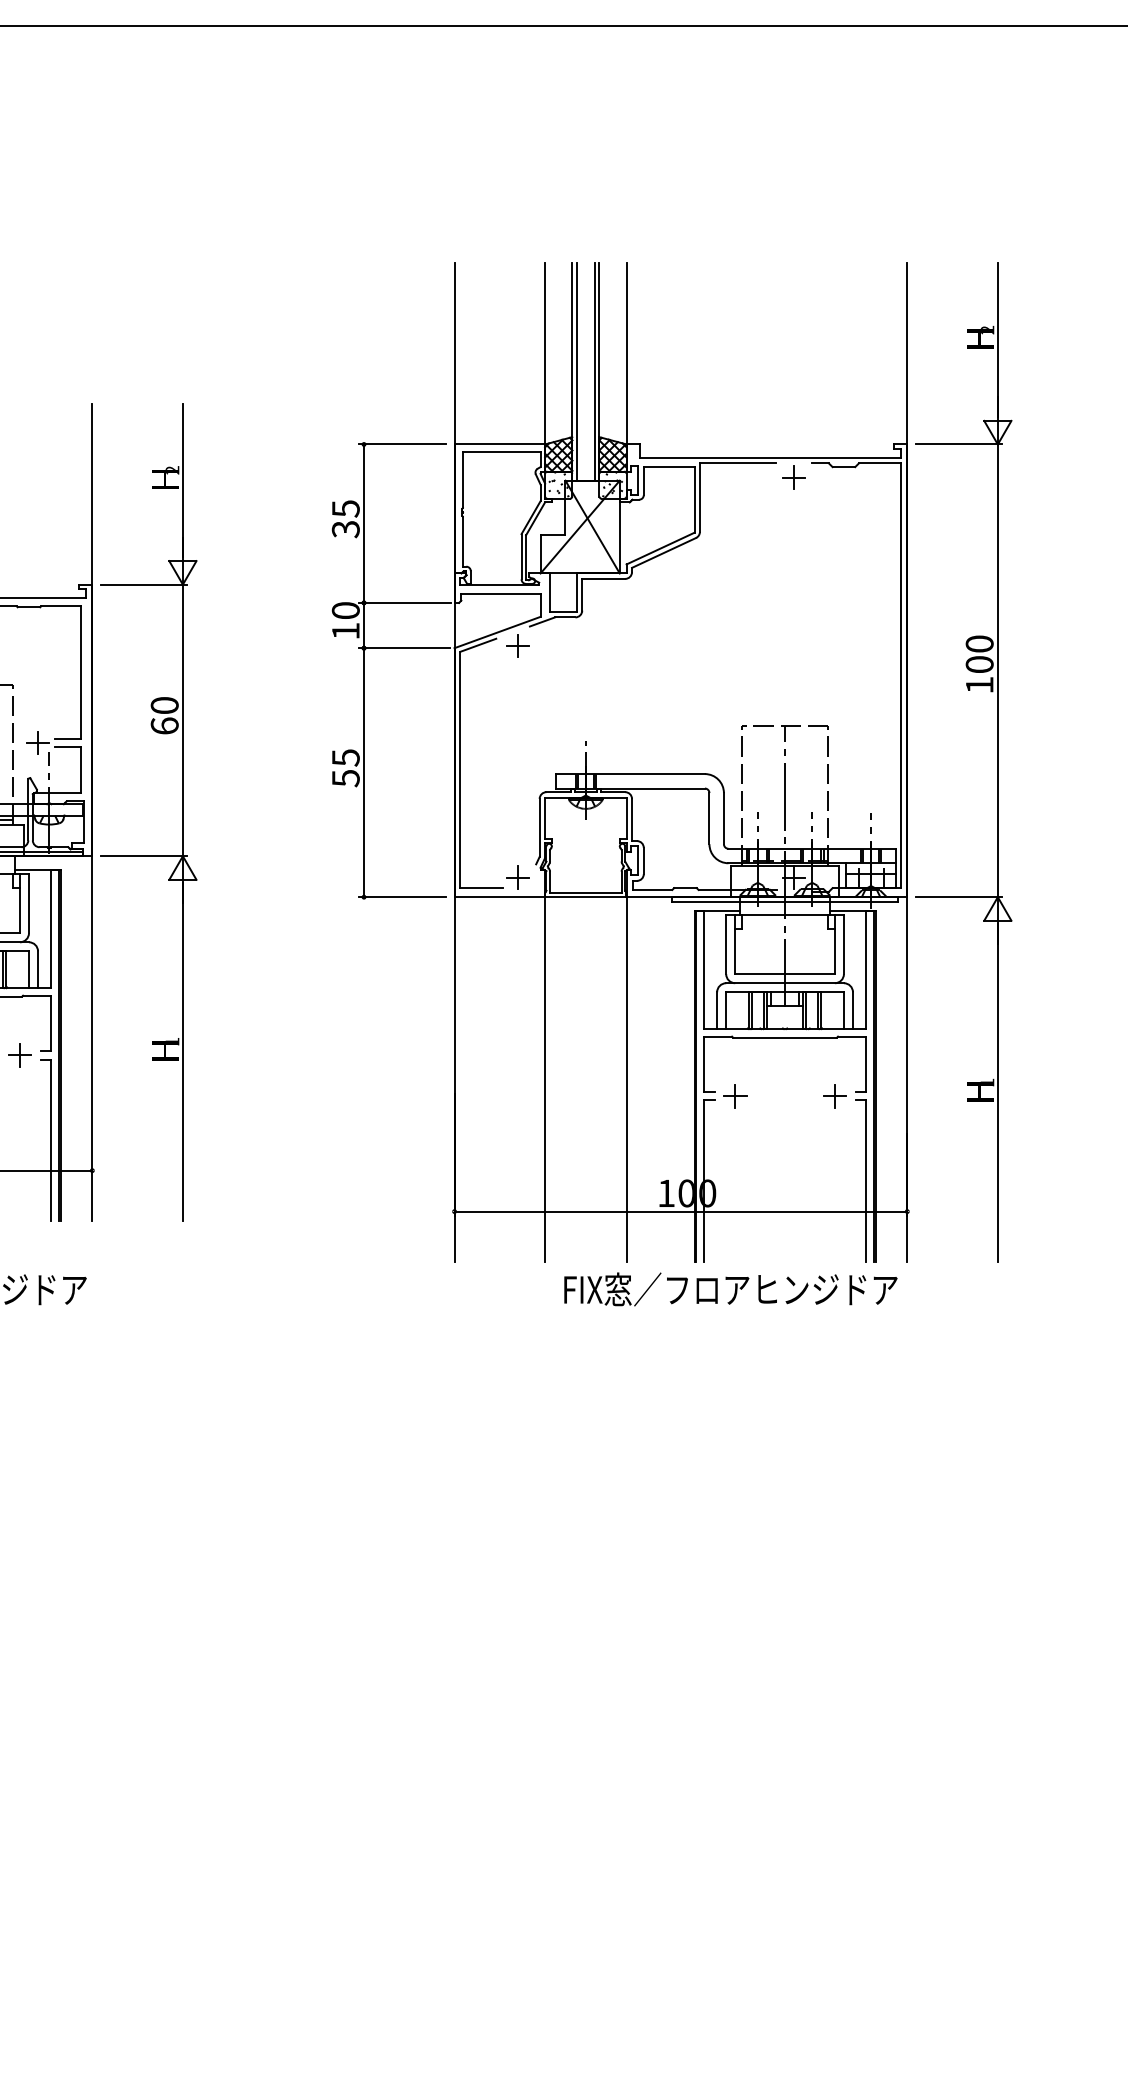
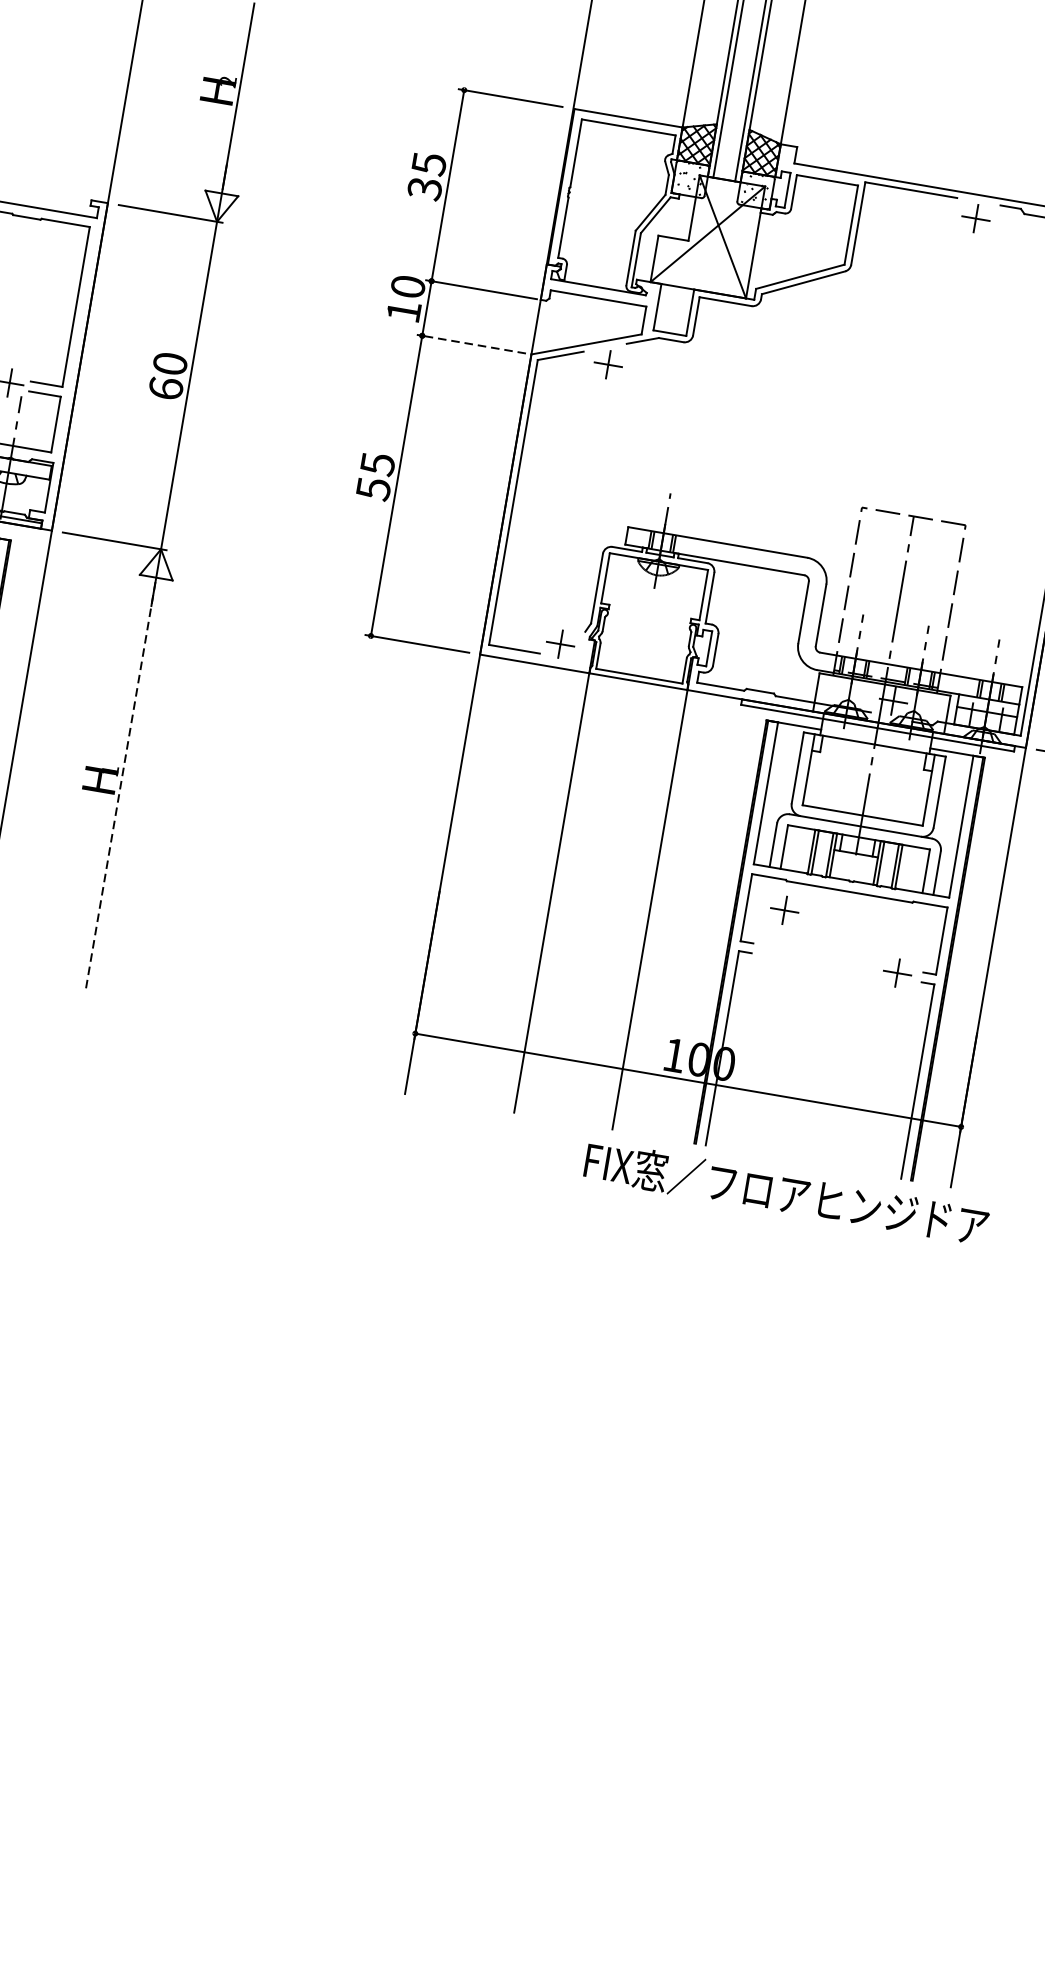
line: (404, 648) -> (471, 344), solid -> dashed
line: (182, 1052) -> (120, 785), solid -> dashed
part: (735, 1096) -> (784, 910), moved
text: (730, 1289) -> (786, 1193), moved

